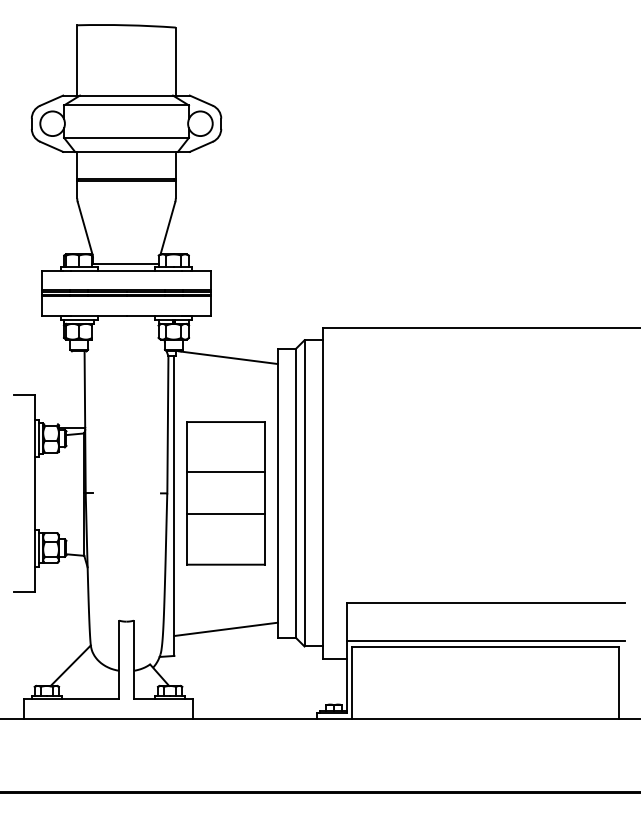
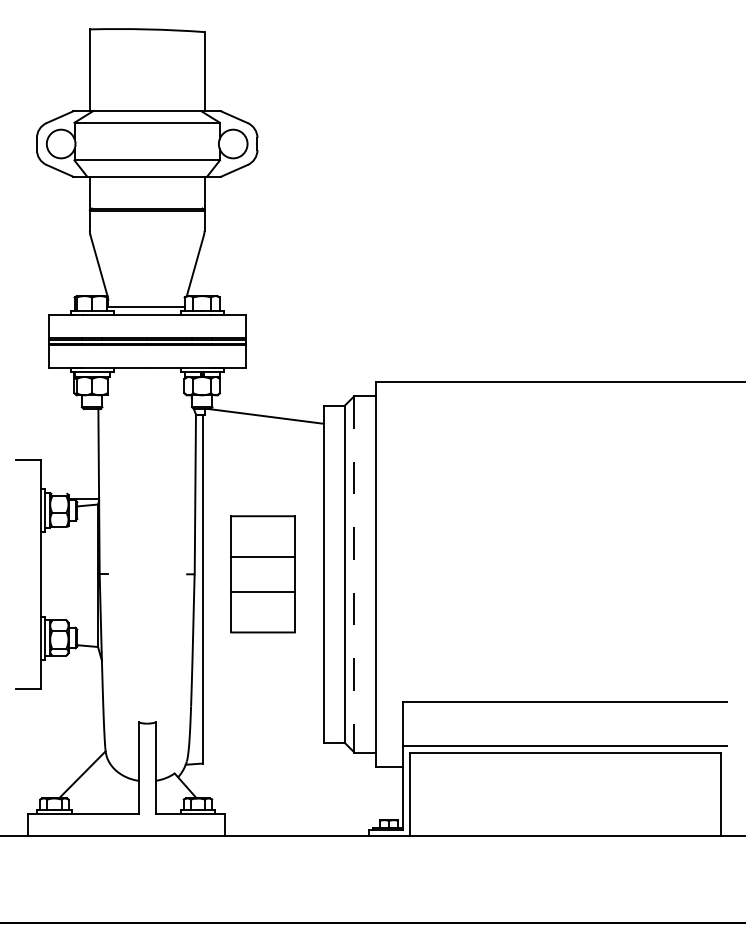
part: (225, 493) -> (262, 574), size x0.7
line: (304, 493) -> (354, 574), solid -> dashed
line: (225, 629) -> (262, 732), removed

